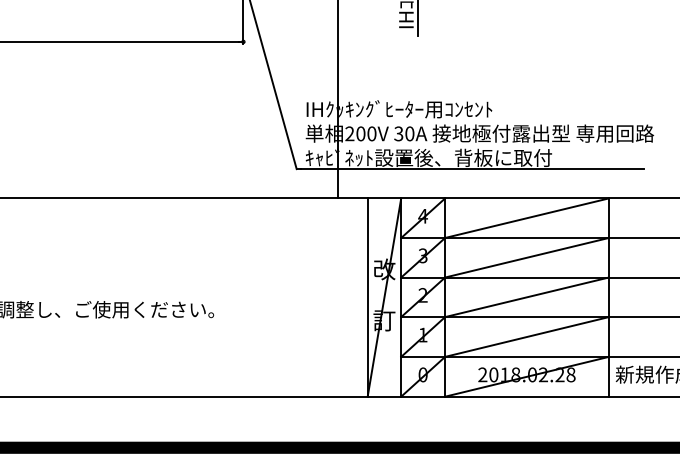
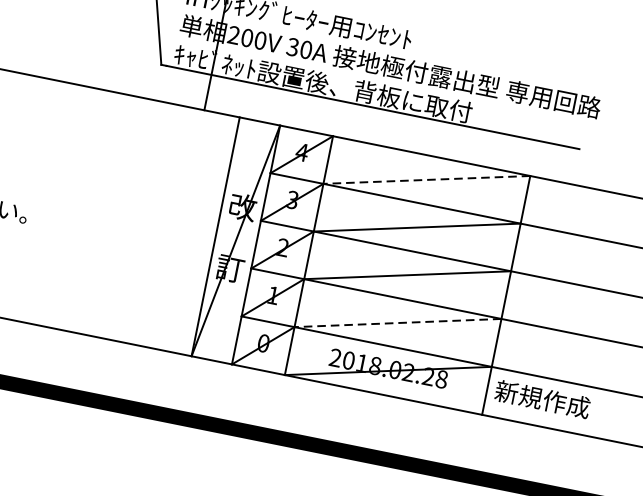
line: (526, 218) -> (426, 180), solid -> dashed
line: (526, 337) -> (397, 323), solid -> dashed

